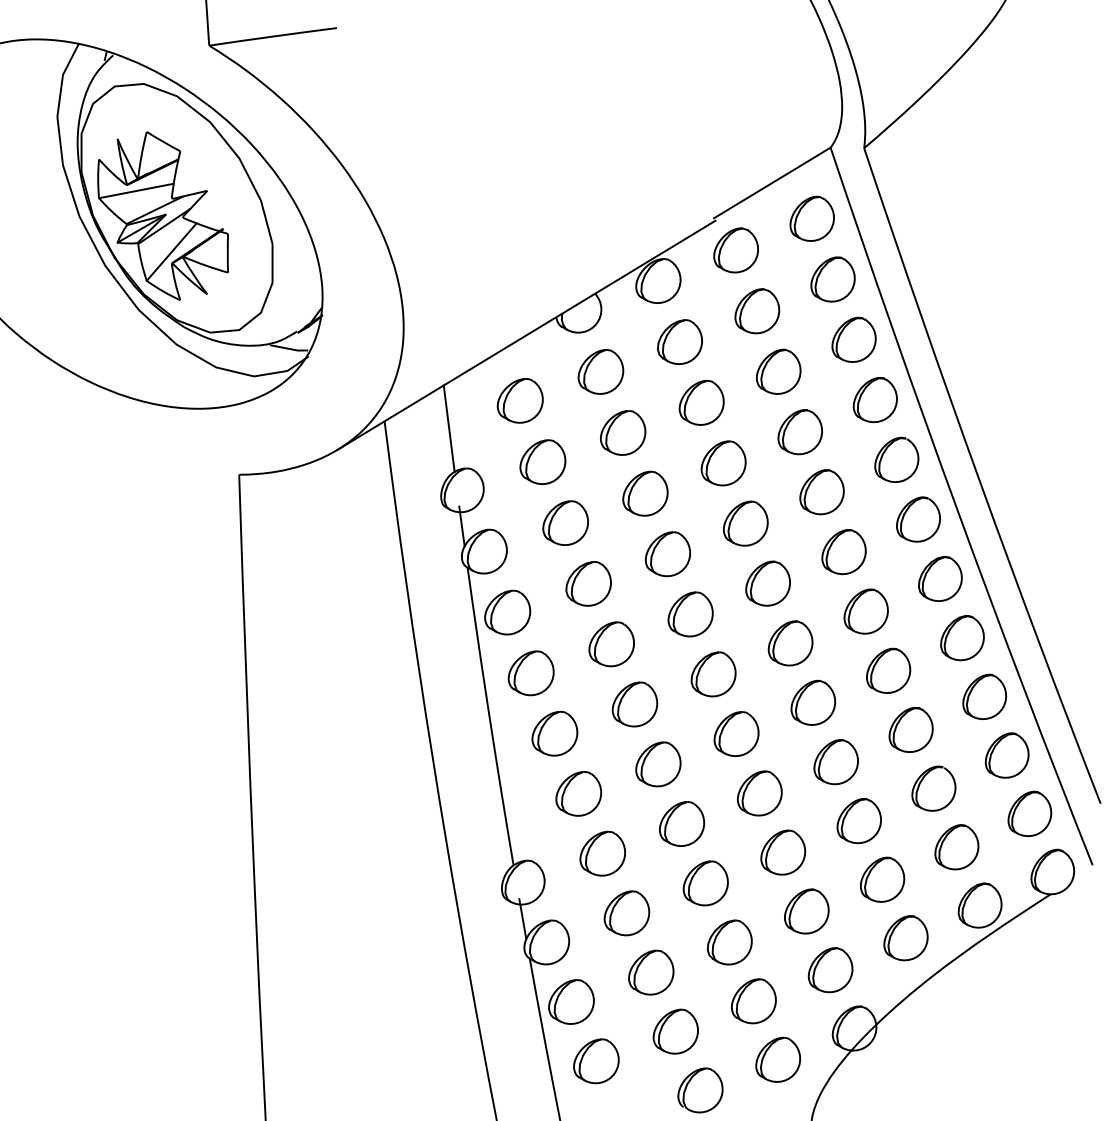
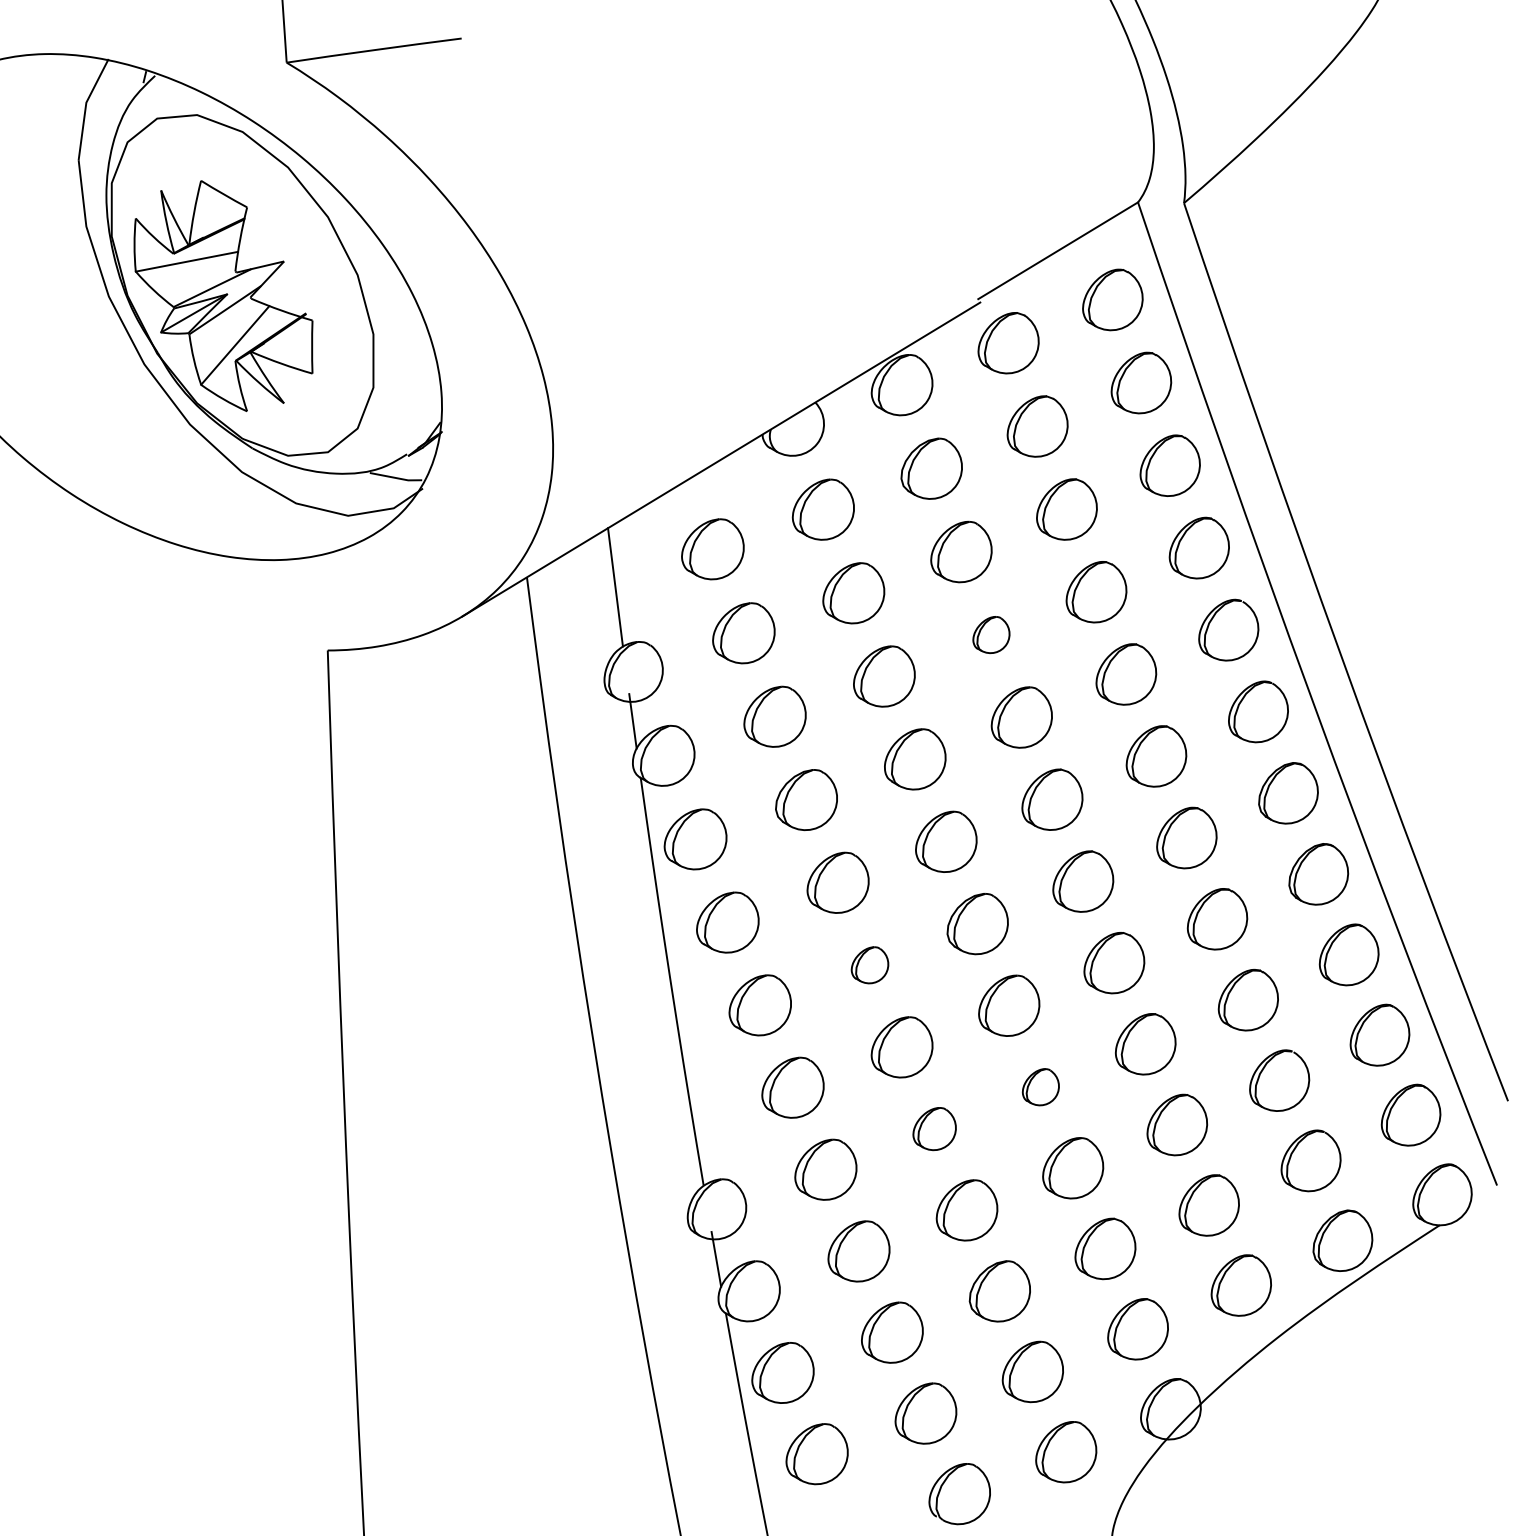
part: (723, 463) -> (991, 635), size x0.6
part: (634, 704) -> (869, 965), size x0.6
part: (759, 793) -> (1040, 1087), size x0.6
part: (682, 823) -> (935, 1128), size x0.7

